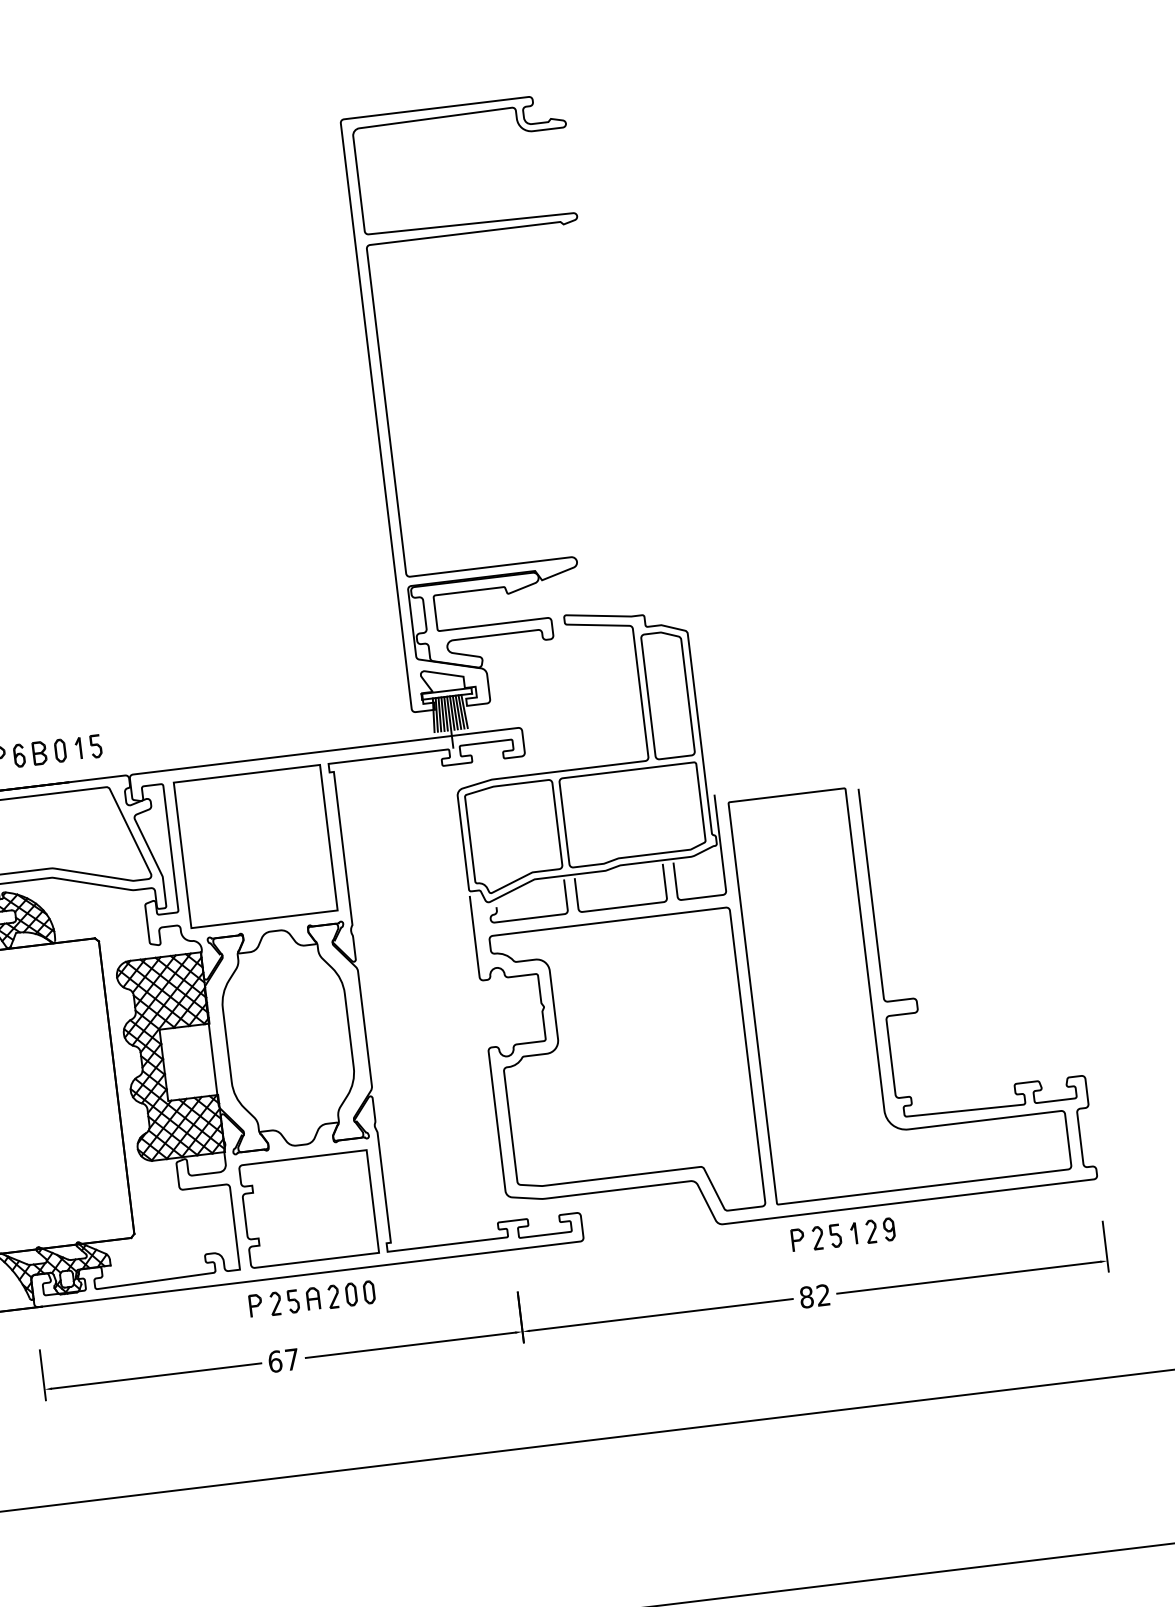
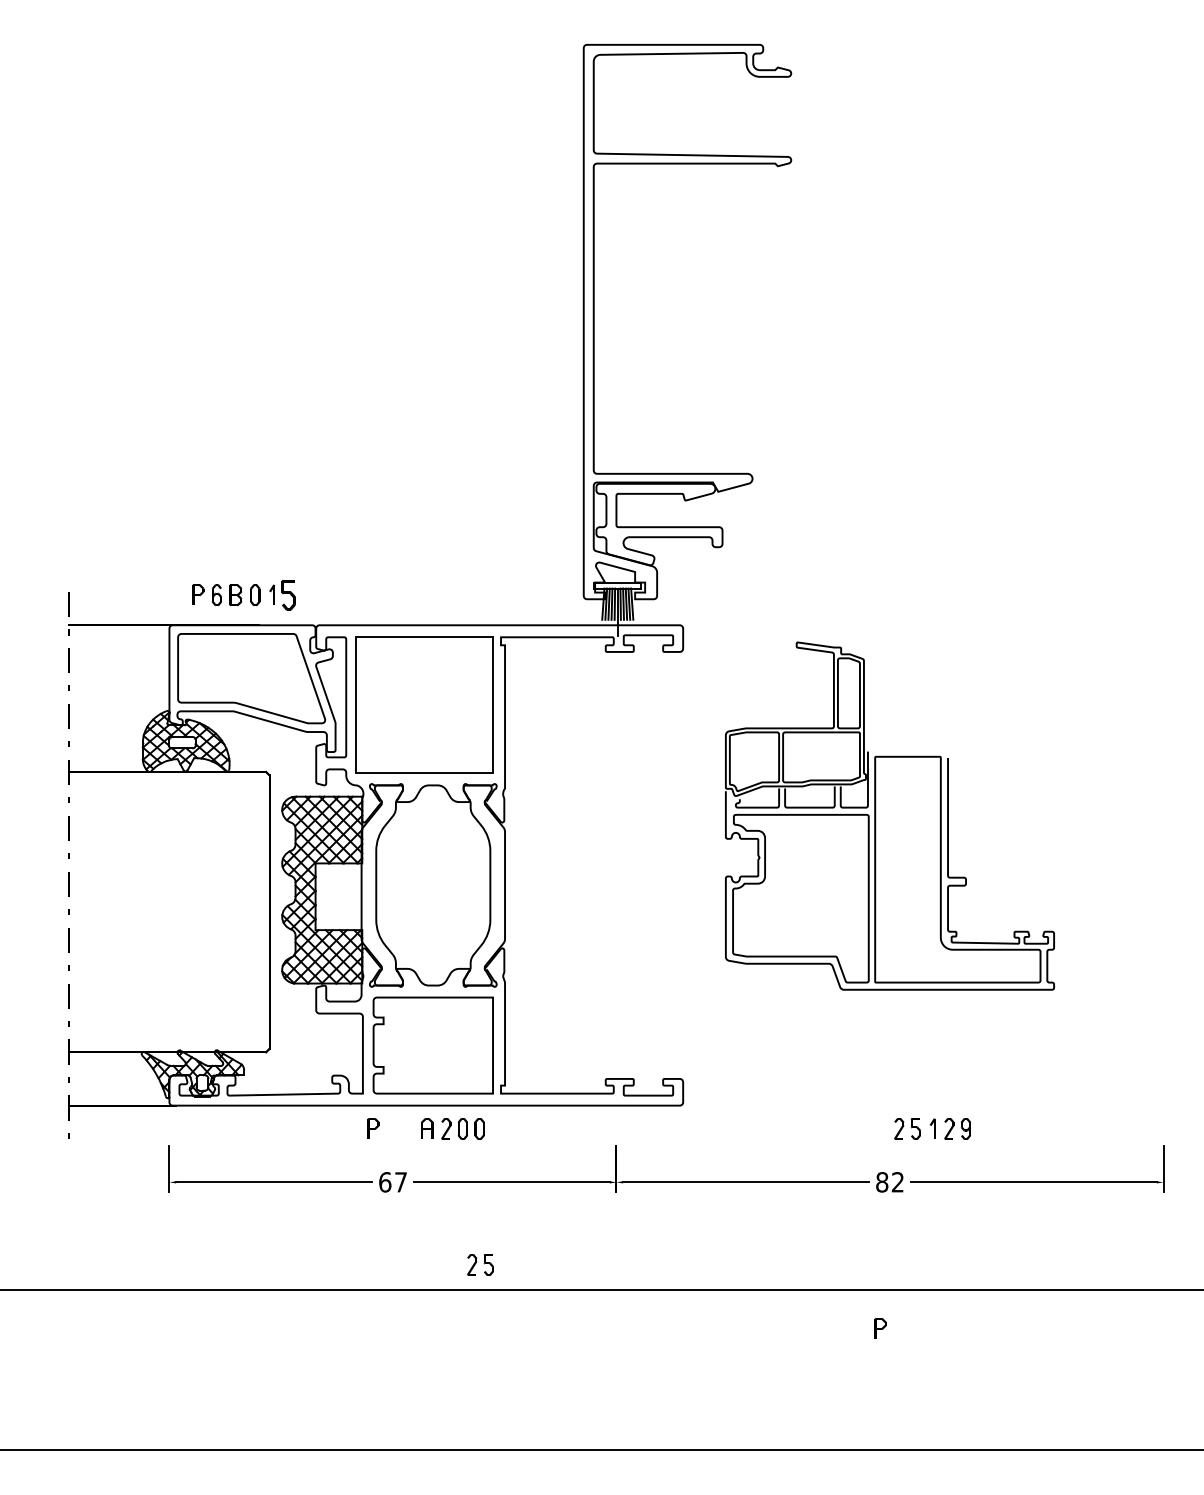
part: (95, 746) -> (288, 595), size x1.4
part: (767, 904) -> (889, 815), size x0.6
part: (797, 1240) -> (880, 1328), moved
part: (284, 1302) -> (480, 1264), moved

